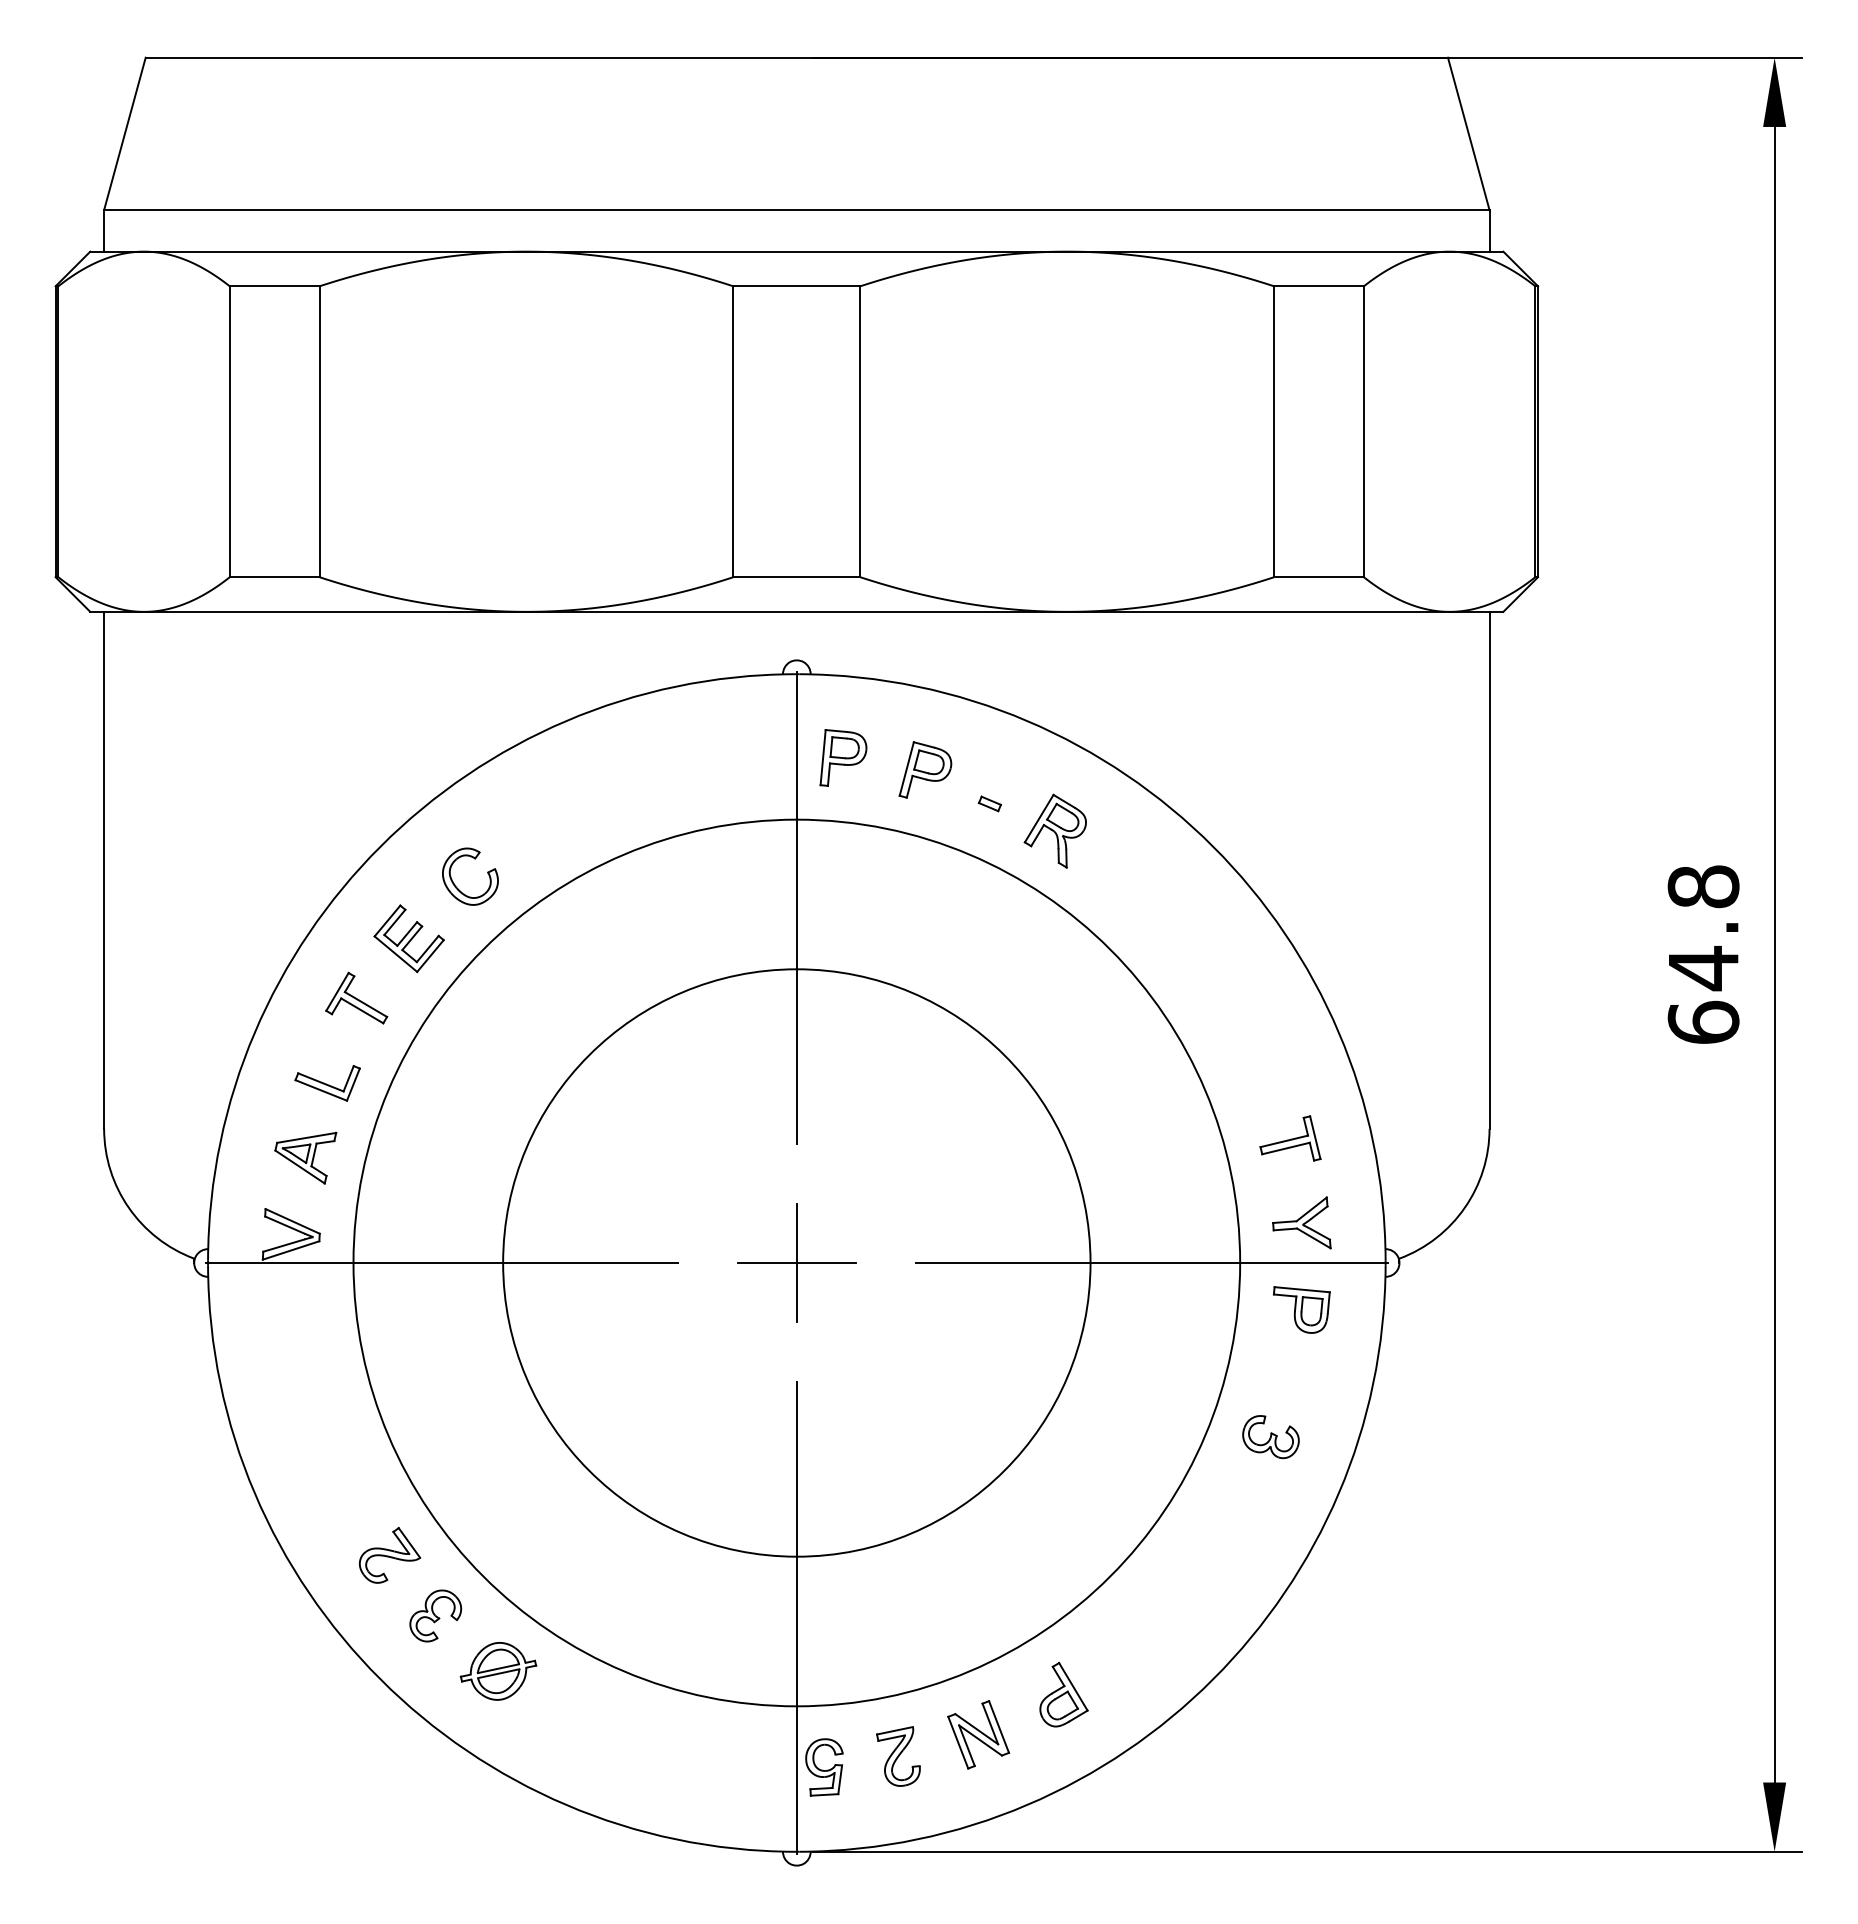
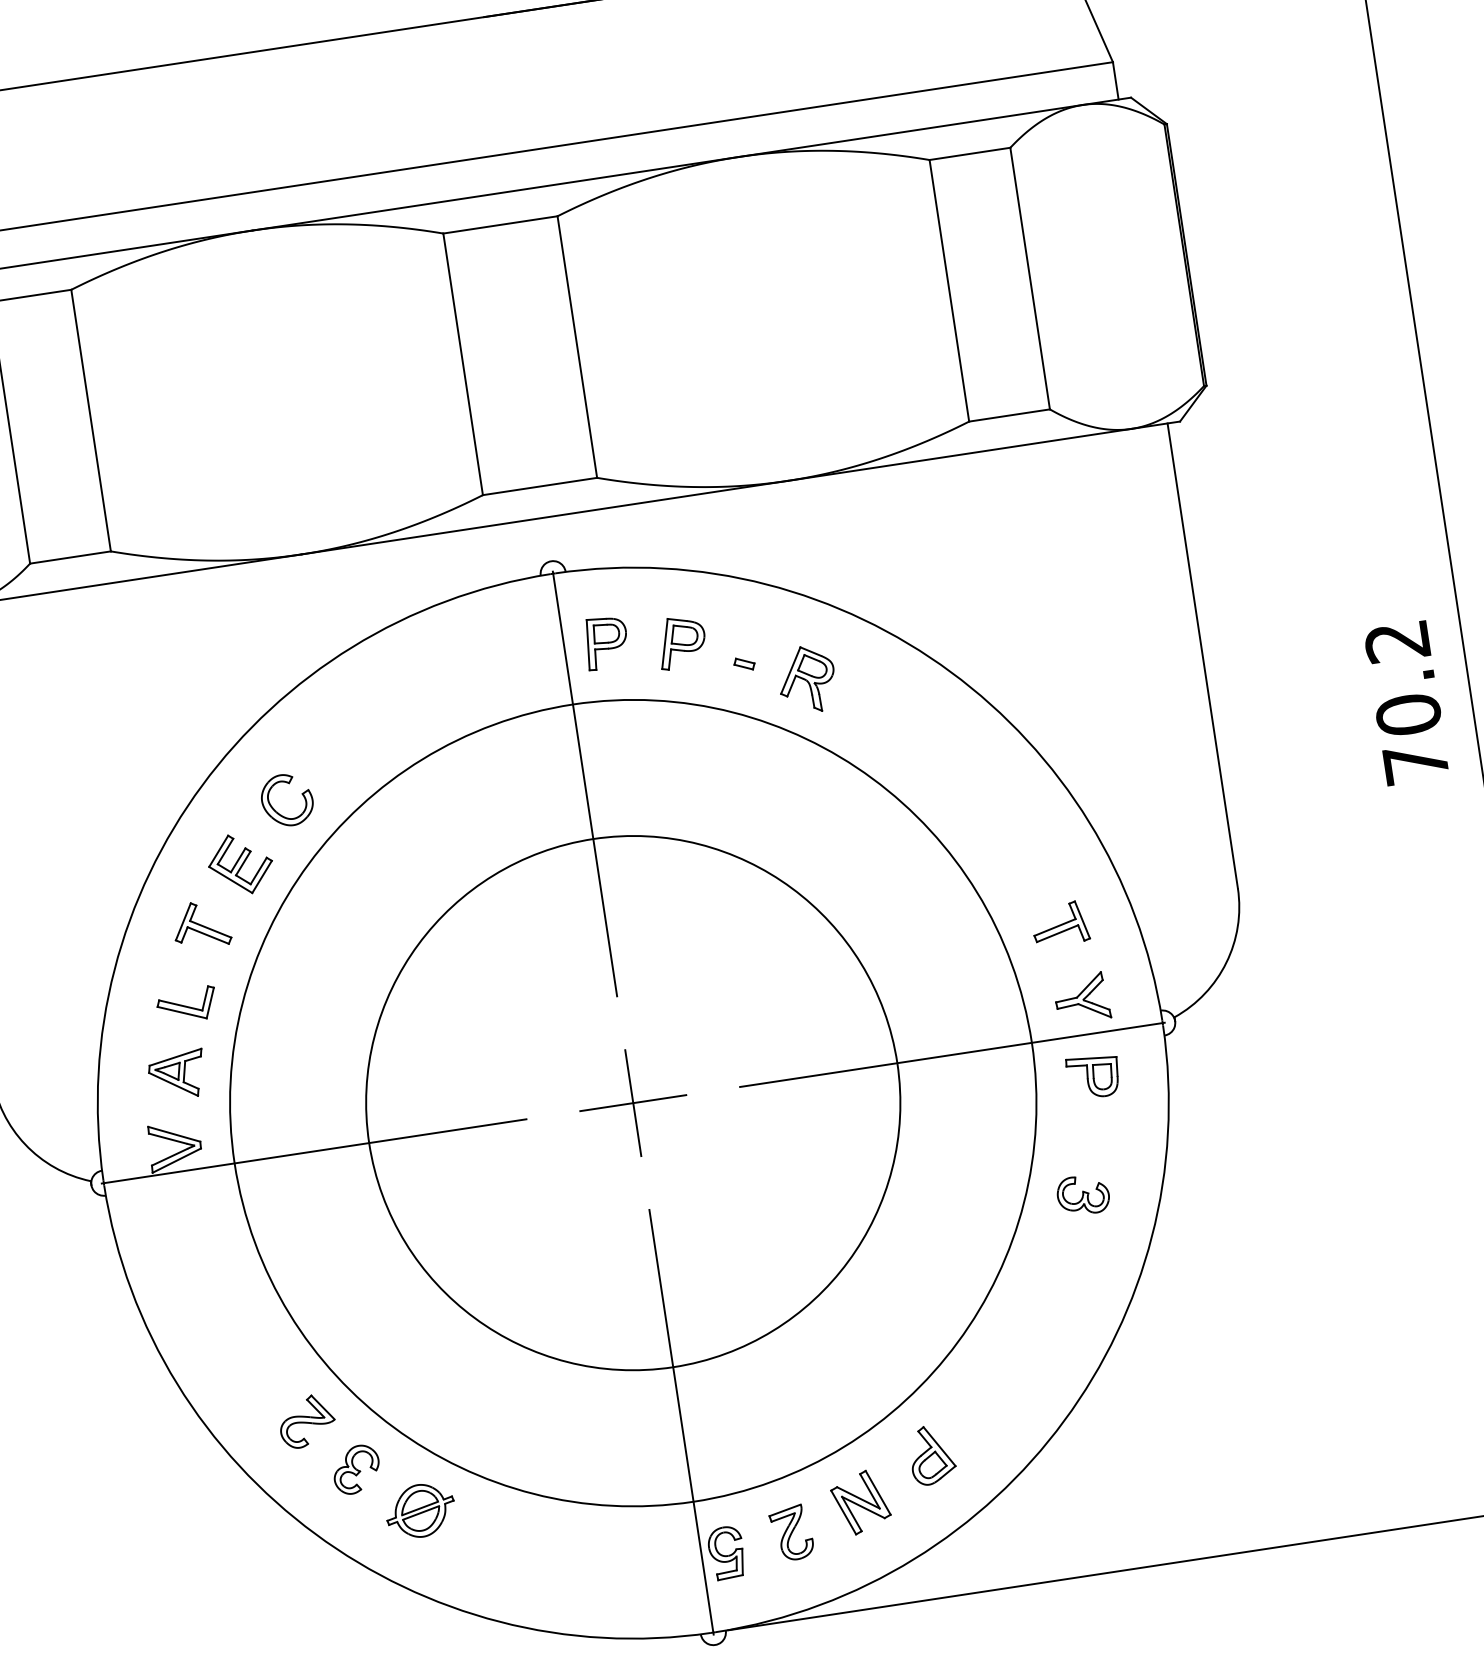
text: (1703, 954) -> (1406, 702), 64.8 -> 70.2

